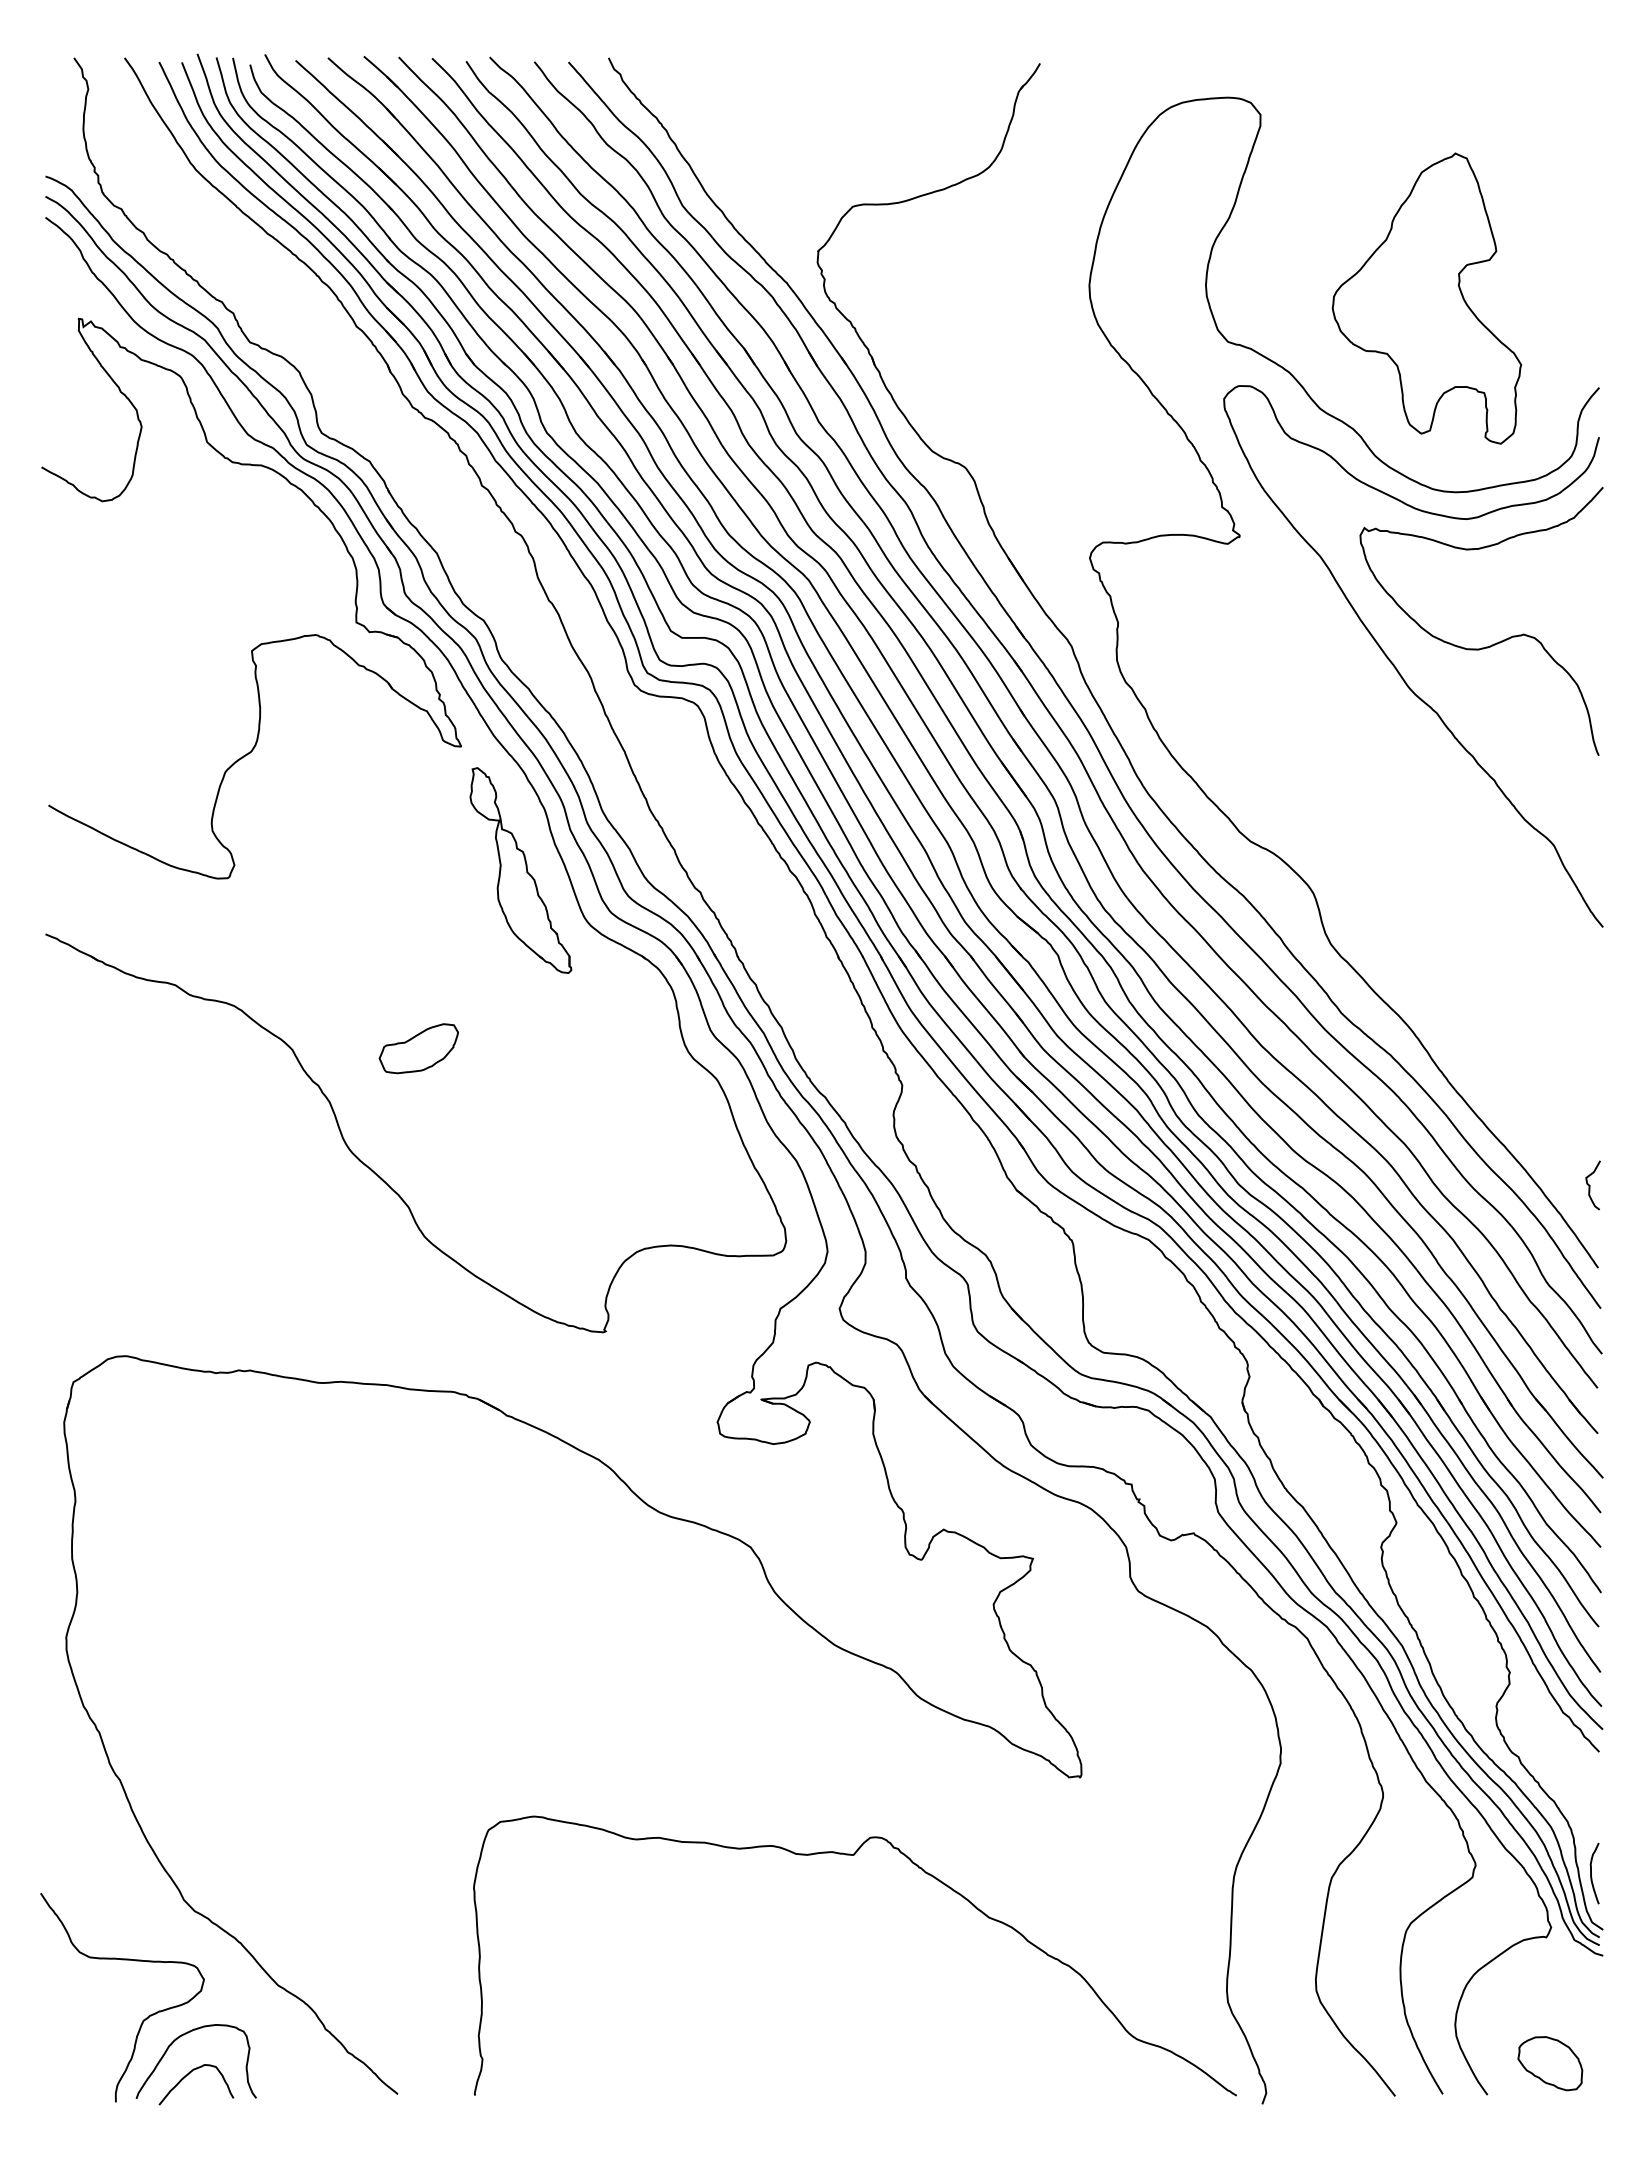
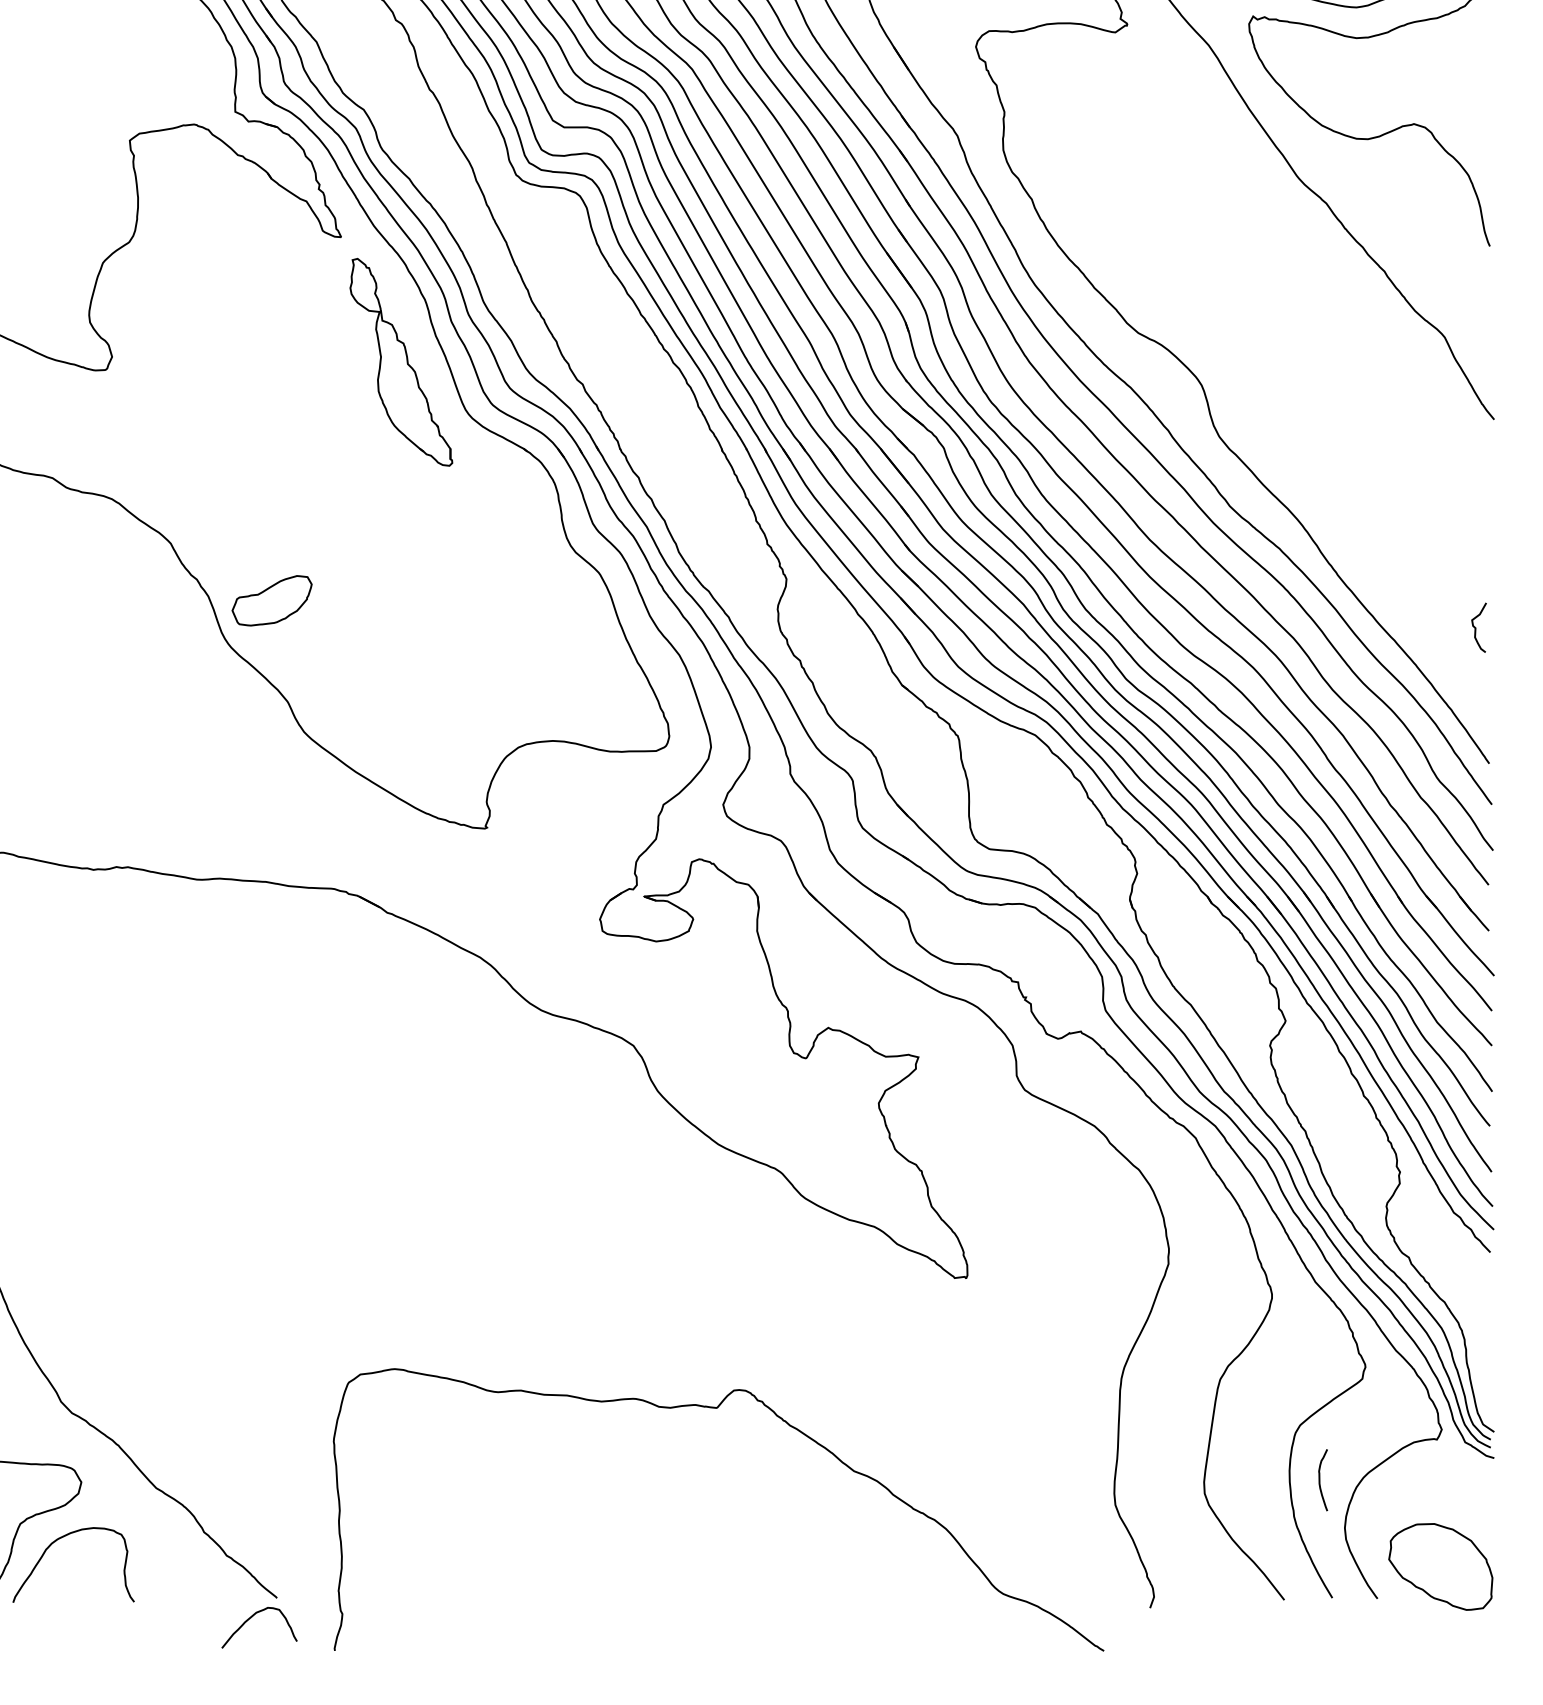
part: (418, 1048) -> (271, 600), moved
curve: (1590, 1185) -> (1476, 627), moved
curve: (854, 1855) -> (718, 1408), moved
curve: (1591, 1873) -> (1319, 1480), moved
part: (1550, 2063) -> (1441, 1566), size x1.6
curve: (188, 2075) -> (251, 1618), moved

